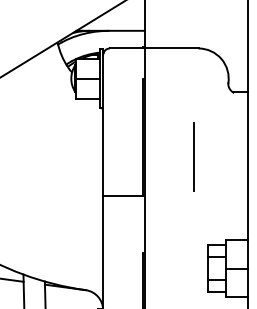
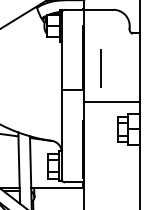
line: (193, 156) -> (100, 68), moved
line: (196, 219) -> (112, 102), added

